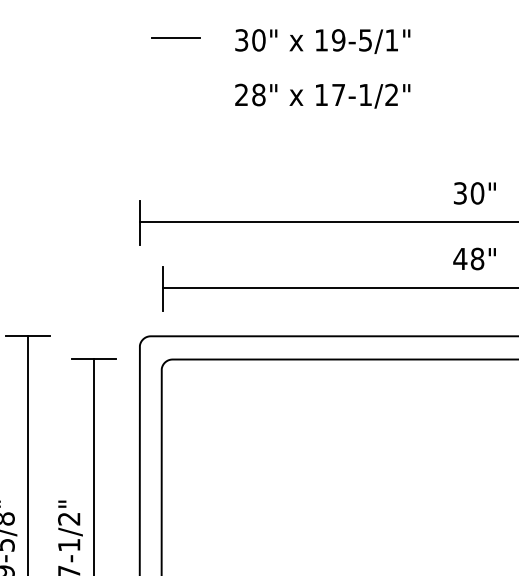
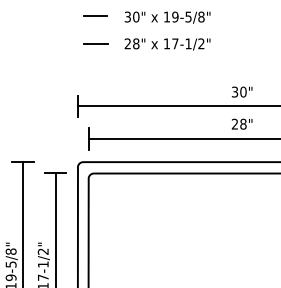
text: (391, 39) -> (201, 16), 19-5/1" -> 19-5/8"
line: (175, 94) -> (95, 43), added
text: (459, 257) -> (234, 123), 48" -> 28"

